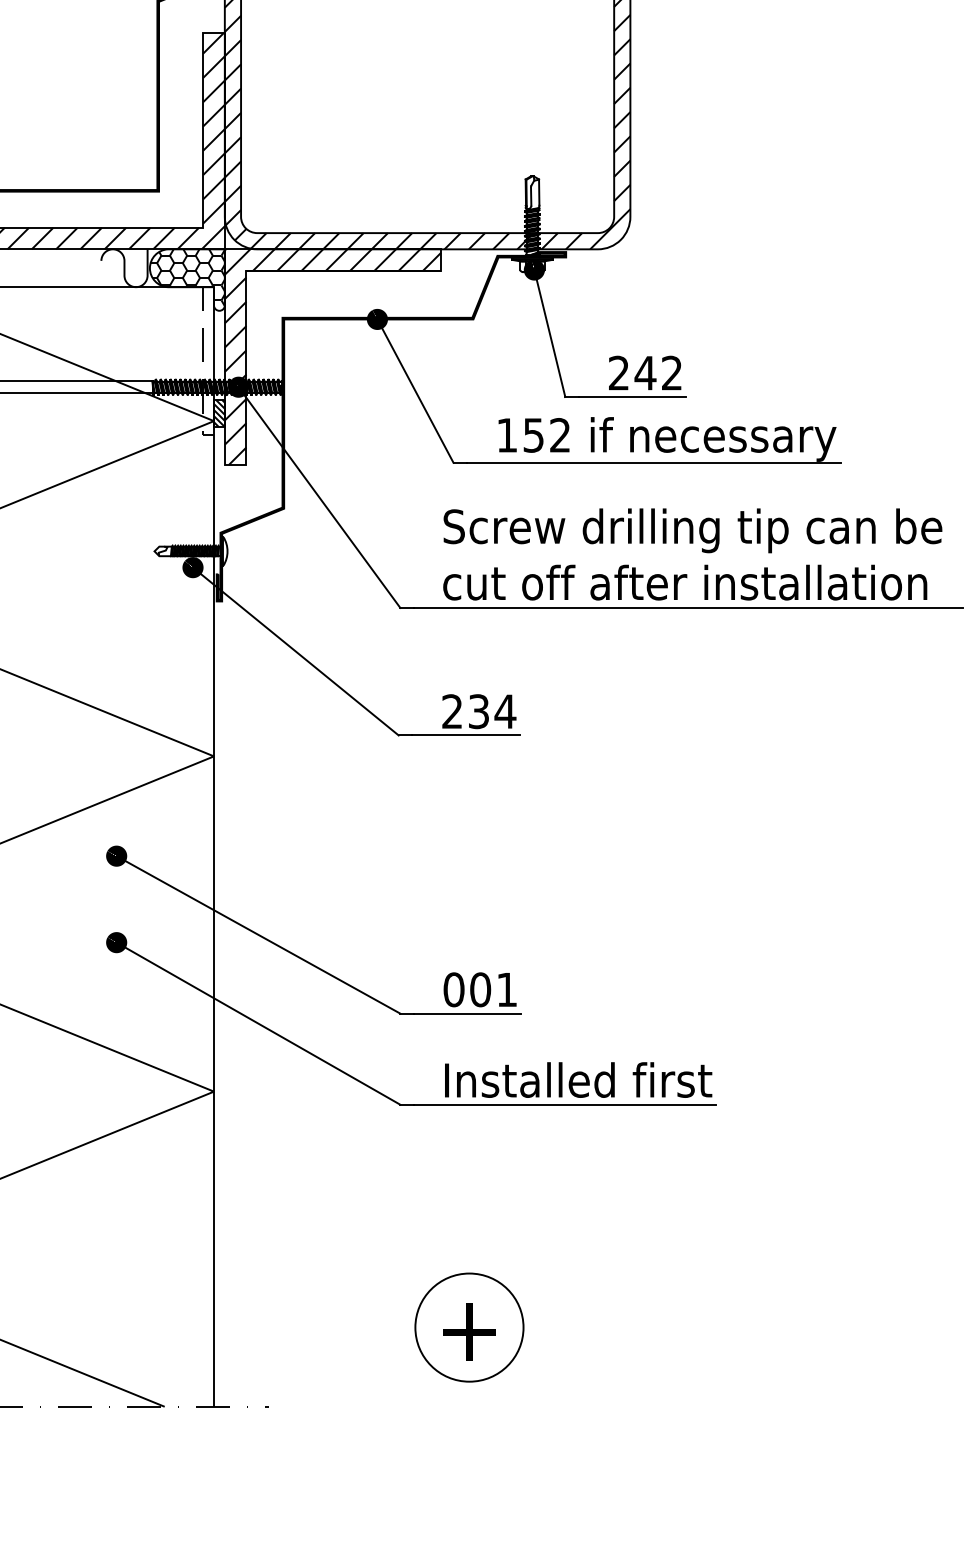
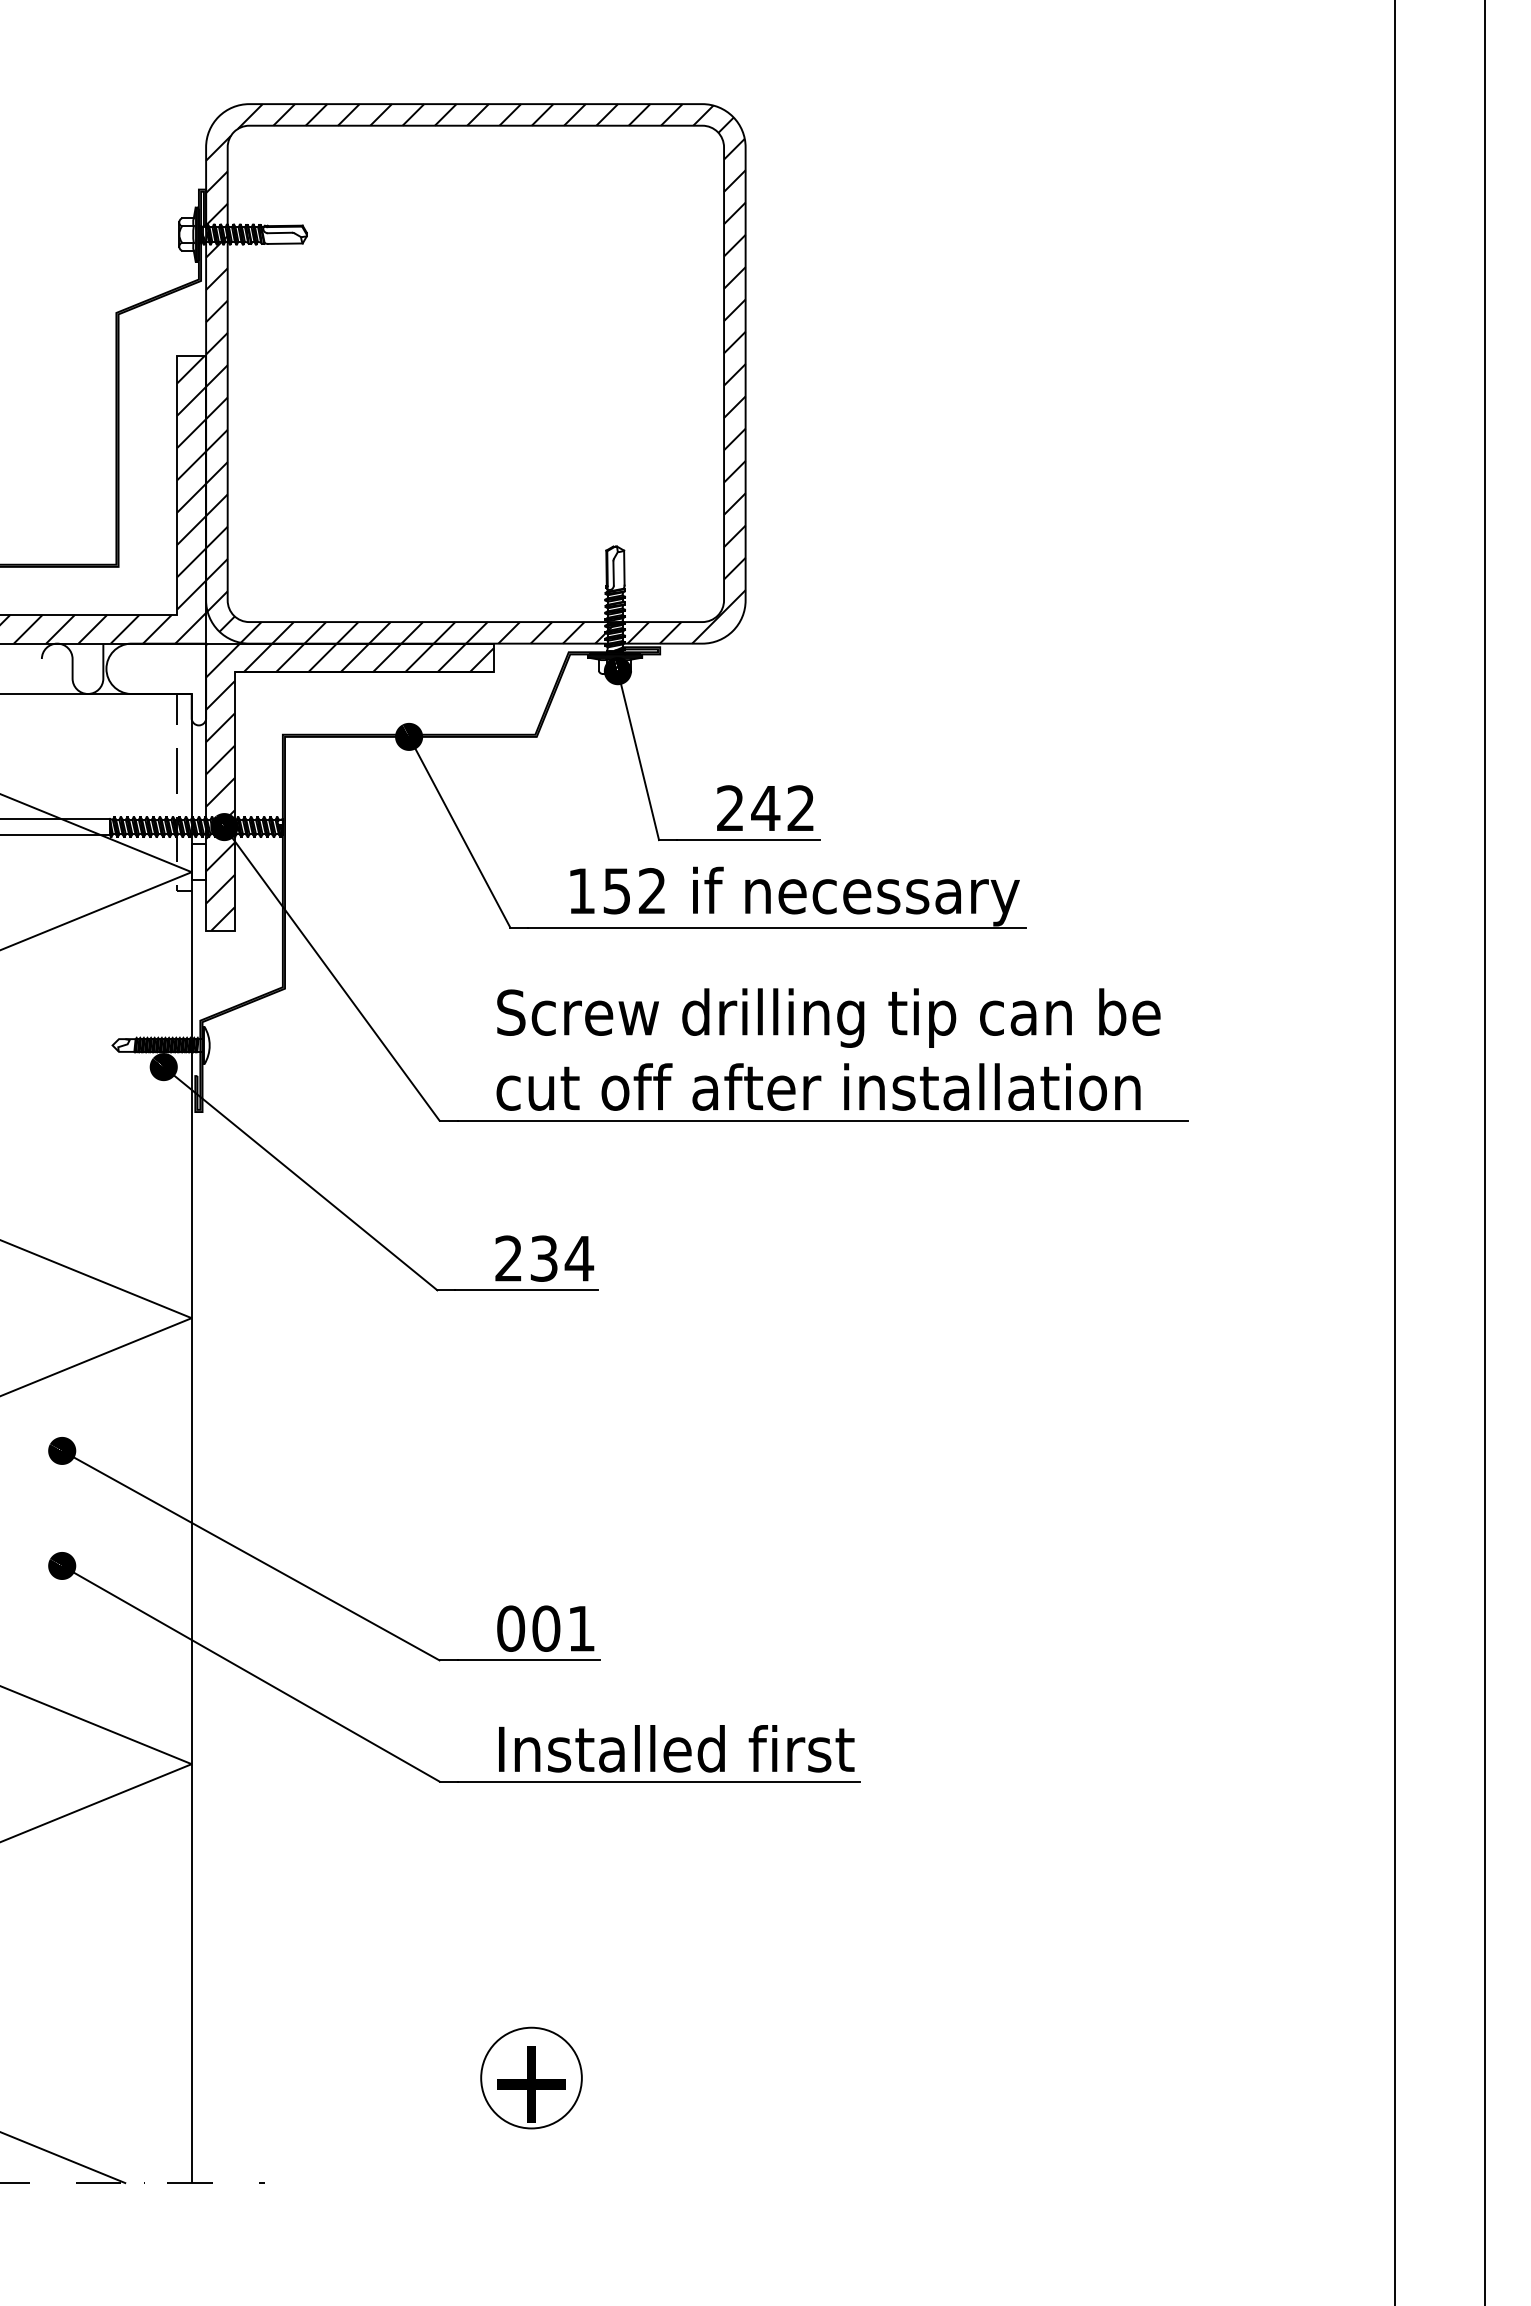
hatch: (187, 277) -> (156, 681), removed
hatch: (219, 413) -> (198, 862), removed
circle: (469, 1327) -> (531, 2078), size x0.7

